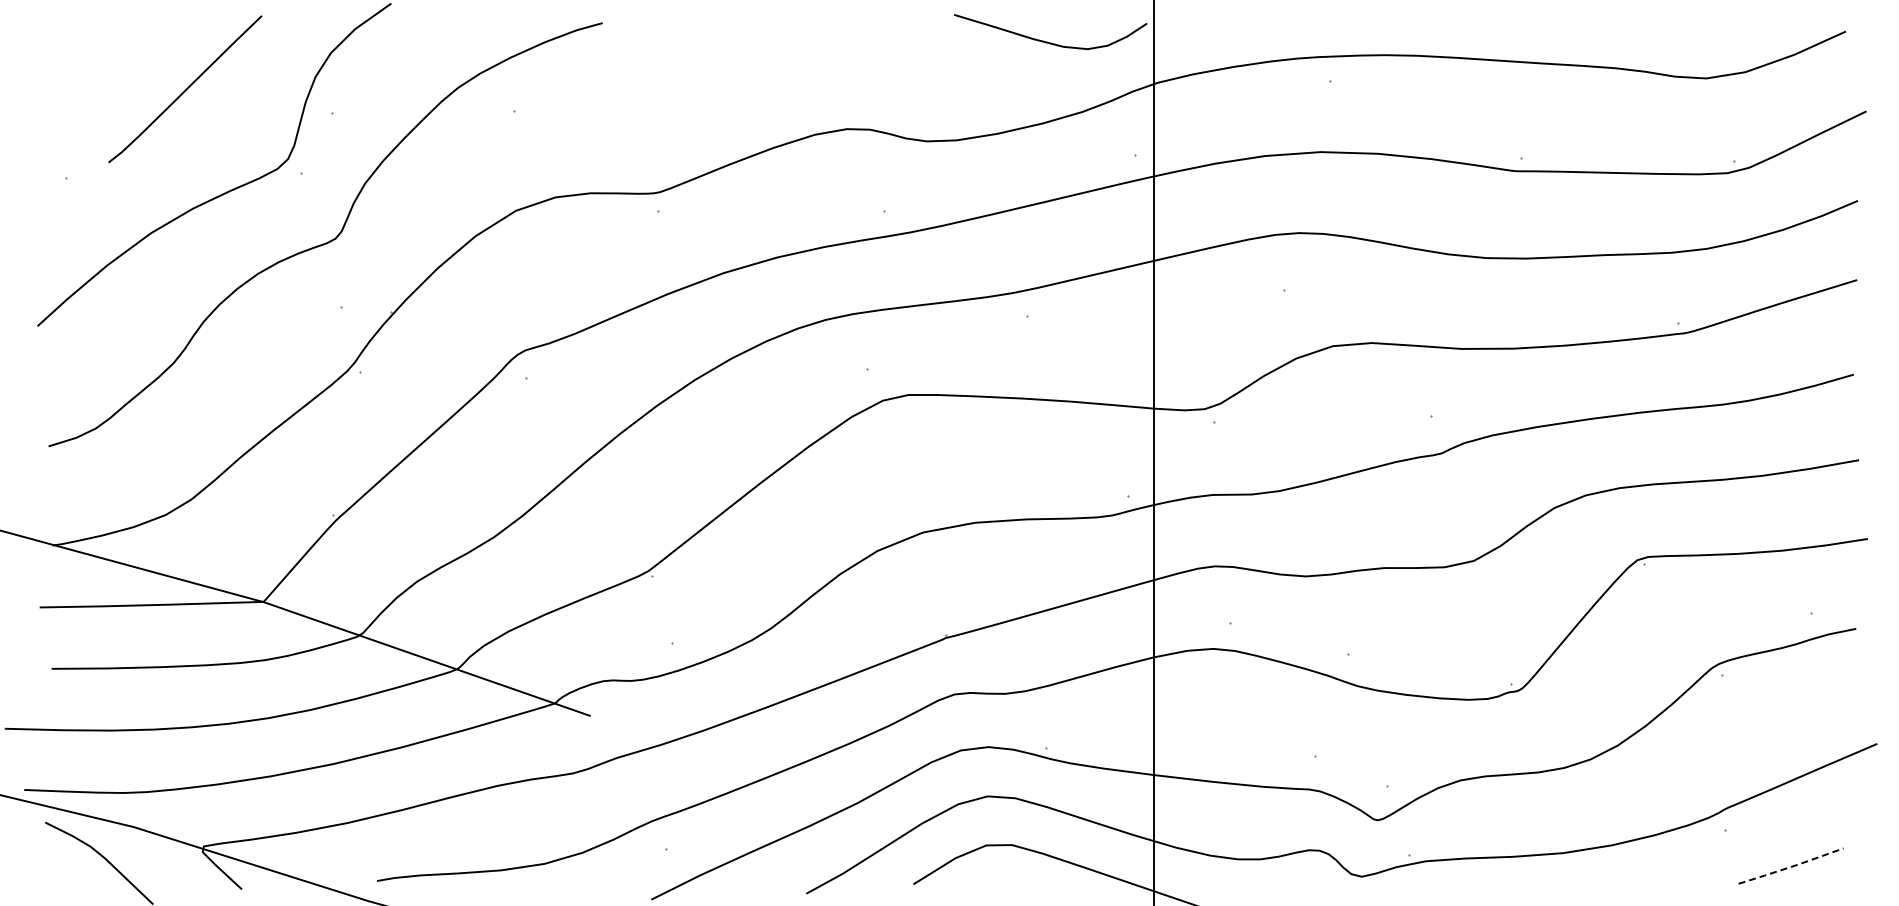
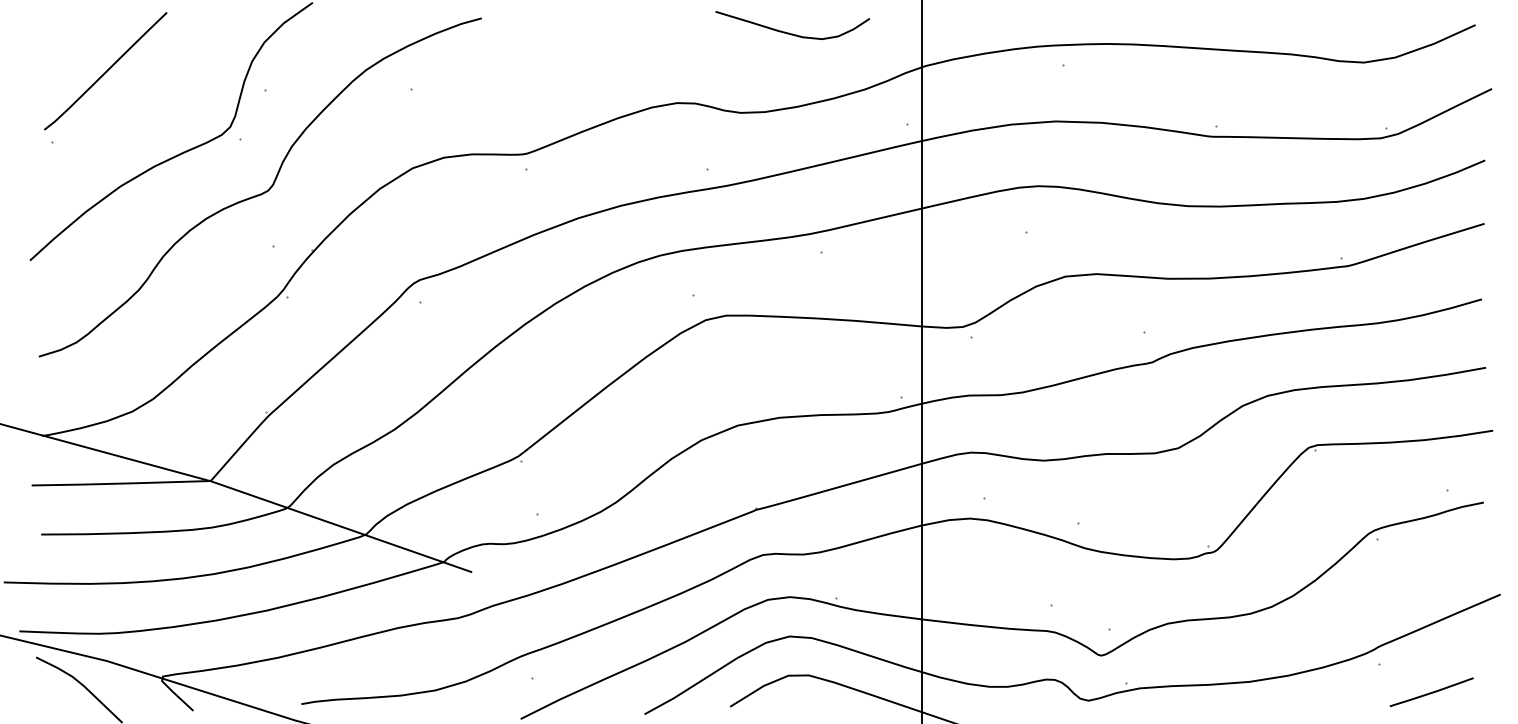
curve: (1047, 41) -> (790, 33), moved
curve: (185, 89) -> (105, 71), moved
line: (1791, 866) -> (1432, 692), dashed -> solid

